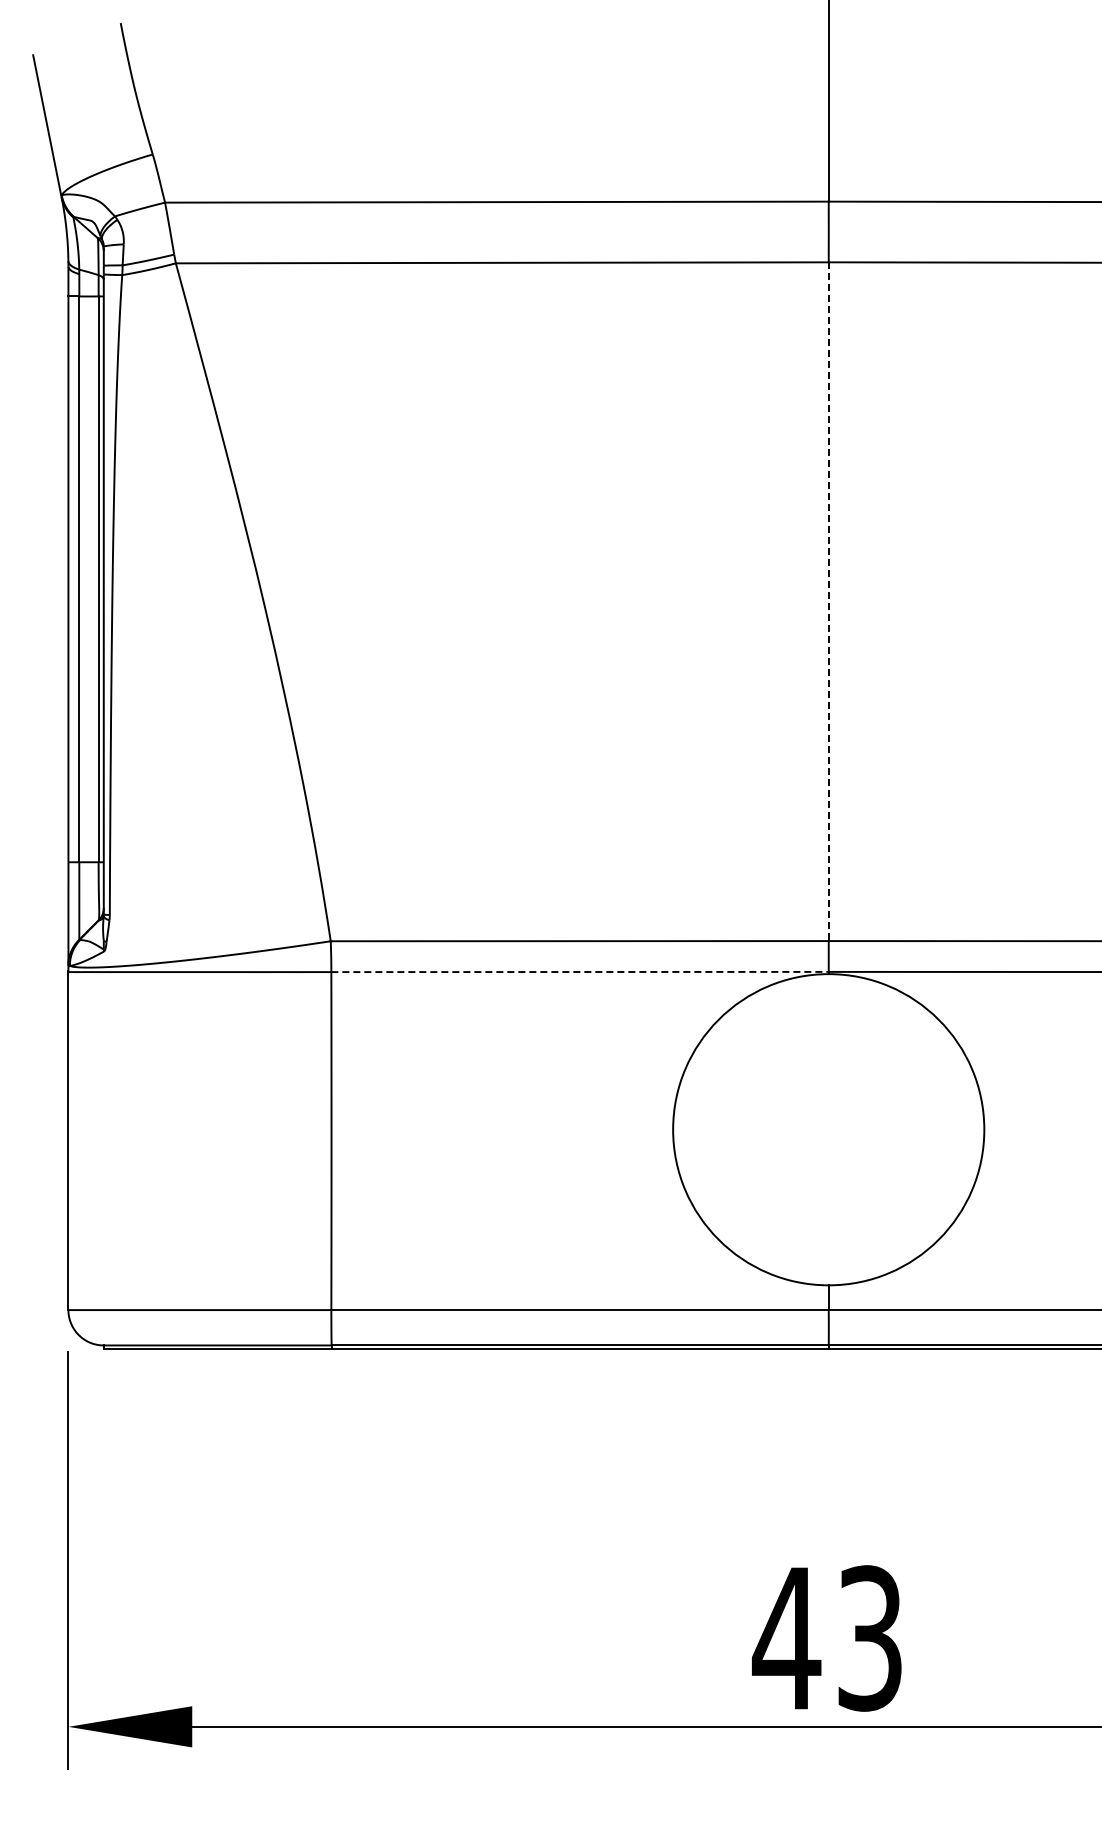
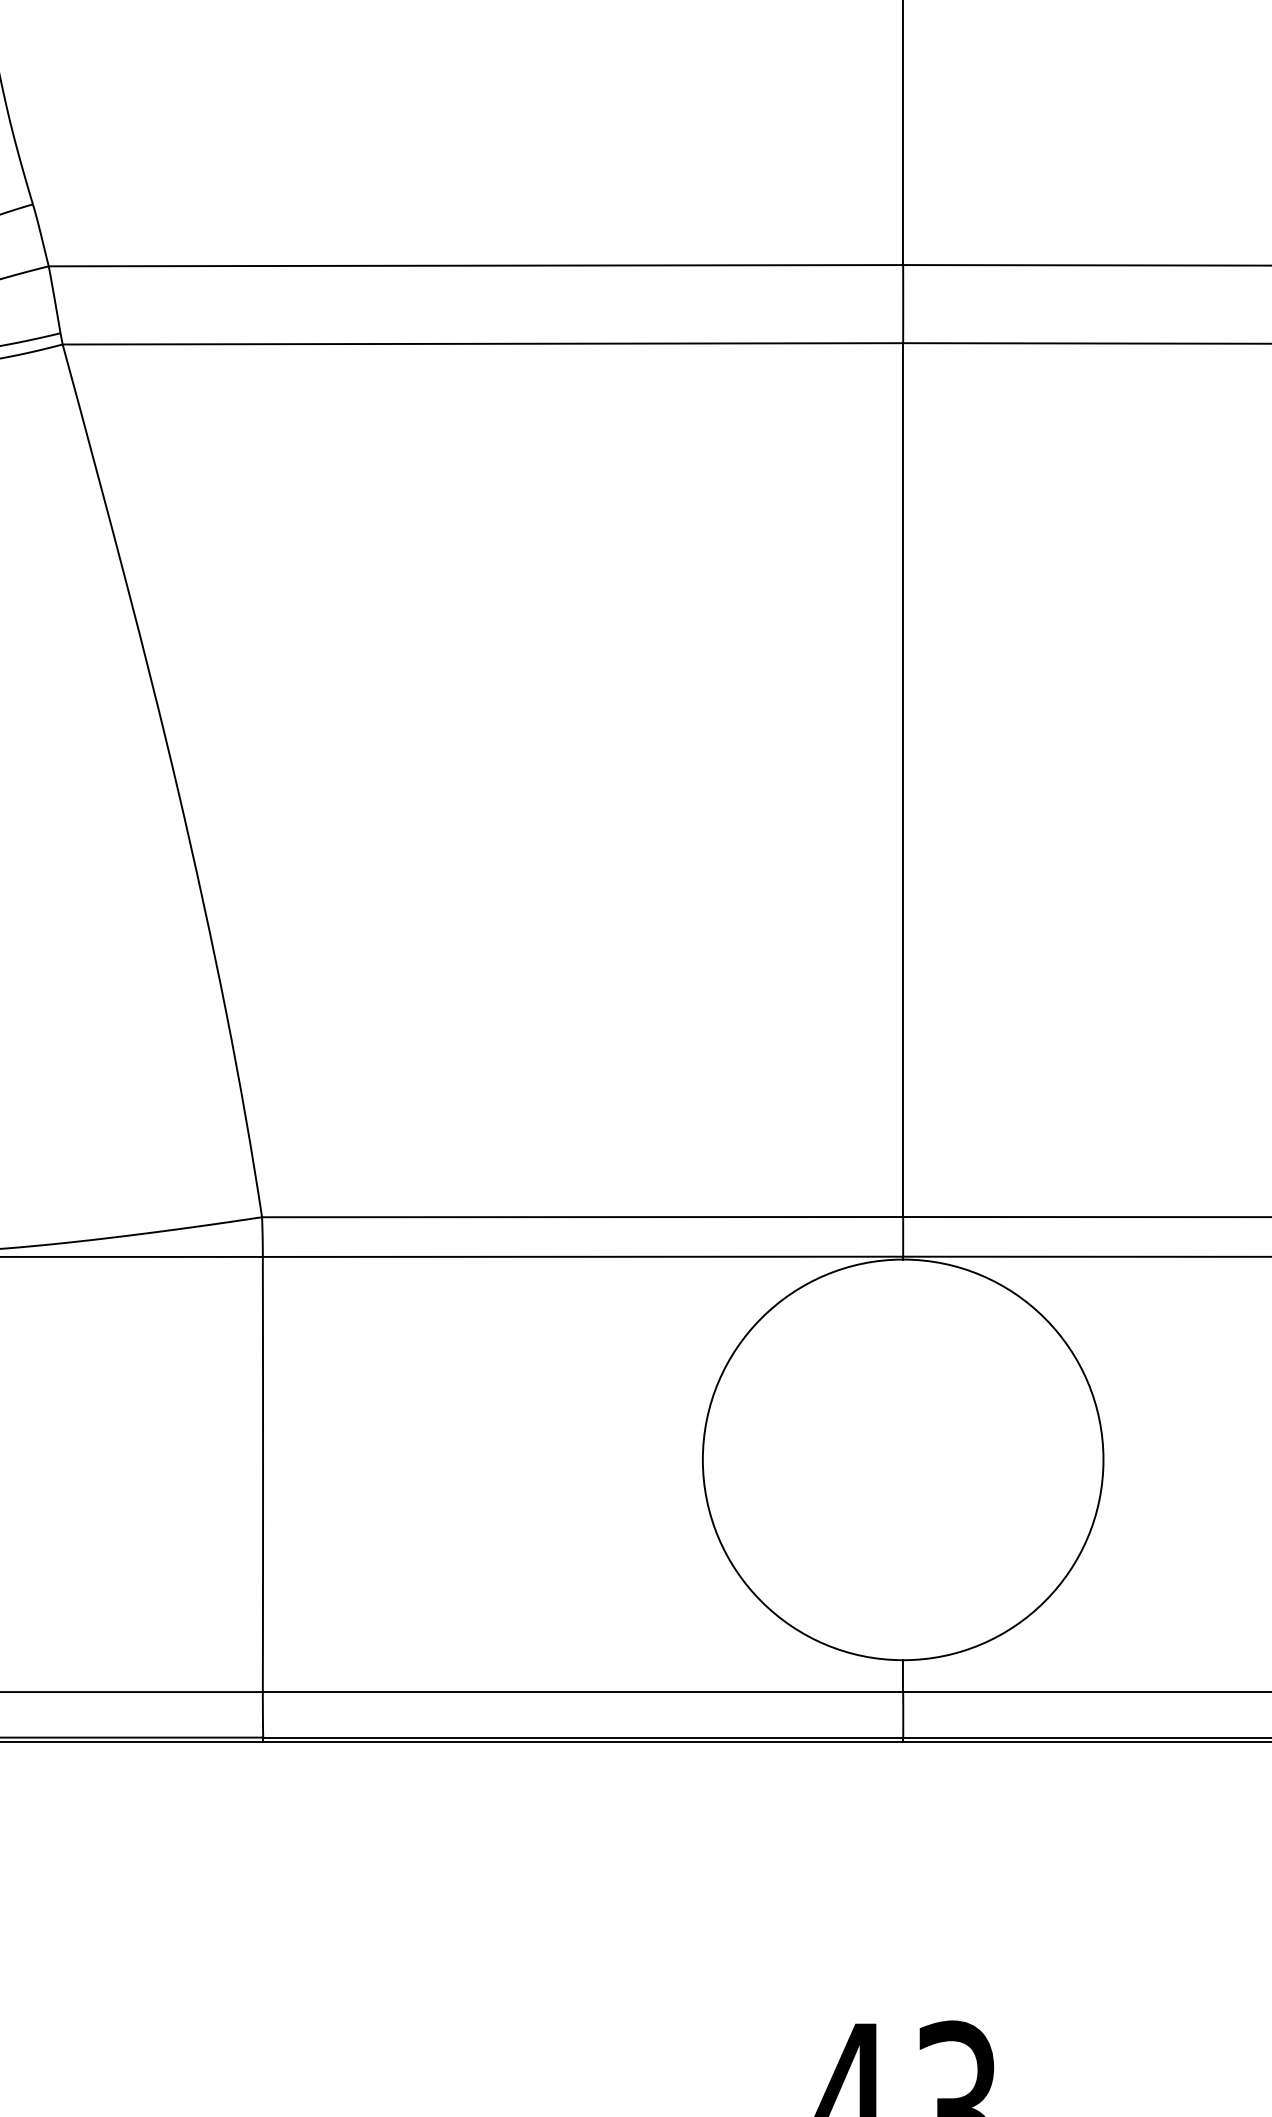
line: (828, 602) -> (902, 781), dashed -> solid
line: (580, 972) -> (583, 1257), dashed -> solid

